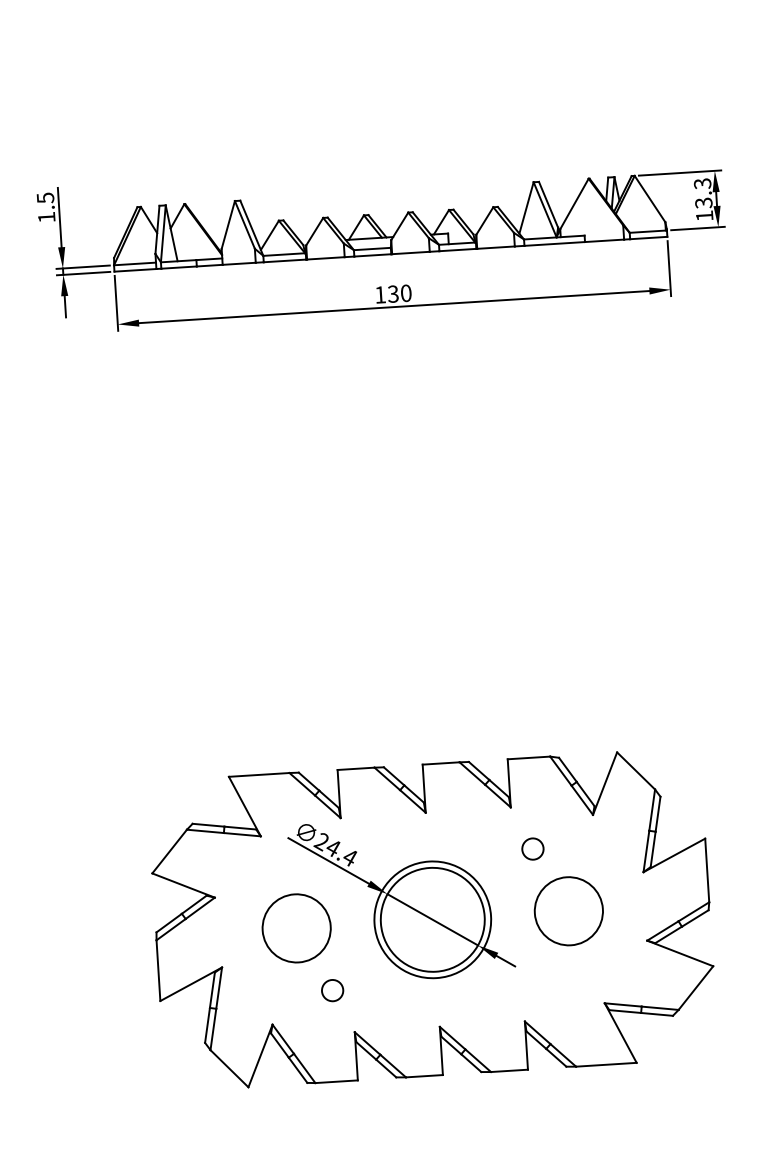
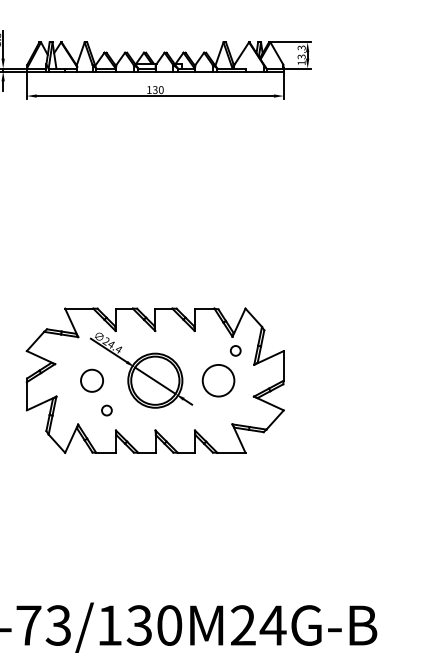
circle: (532, 848) -> (235, 350), moved
circle: (295, 927) -> (91, 380), size x0.7

